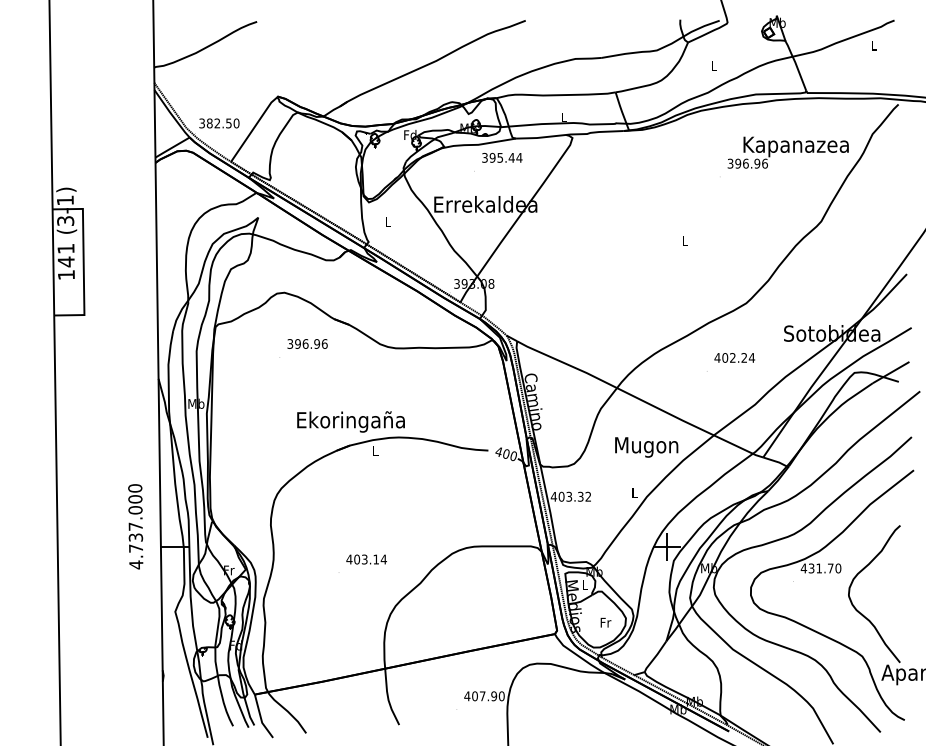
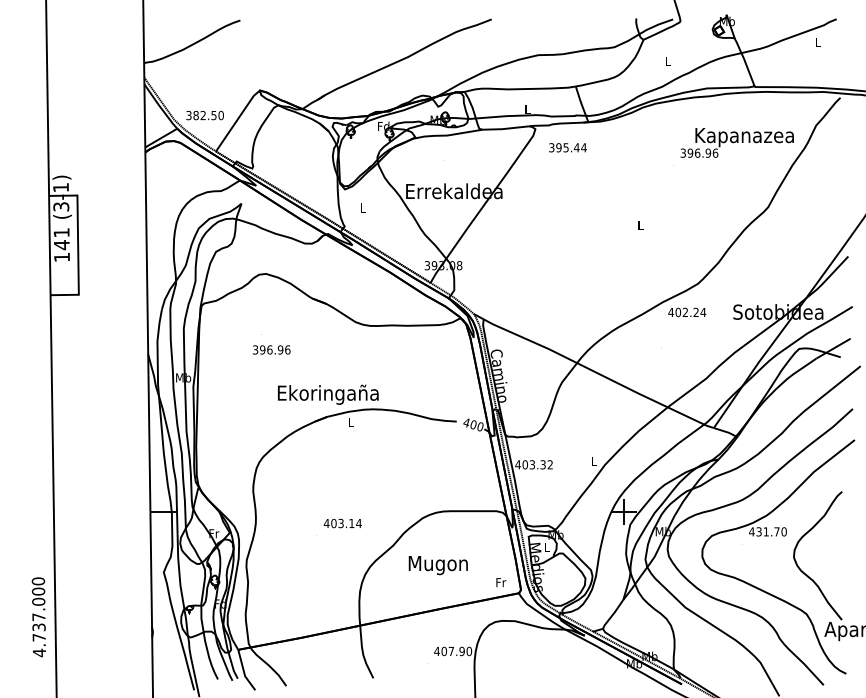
text: (502, 157) -> (568, 147), moved
text: (307, 343) -> (271, 349), moved
text: (734, 357) -> (686, 312), moved
text: (646, 447) -> (438, 565), moved
text: (135, 526) -> (38, 617), moved
text: (605, 622) -> (500, 582), moved

